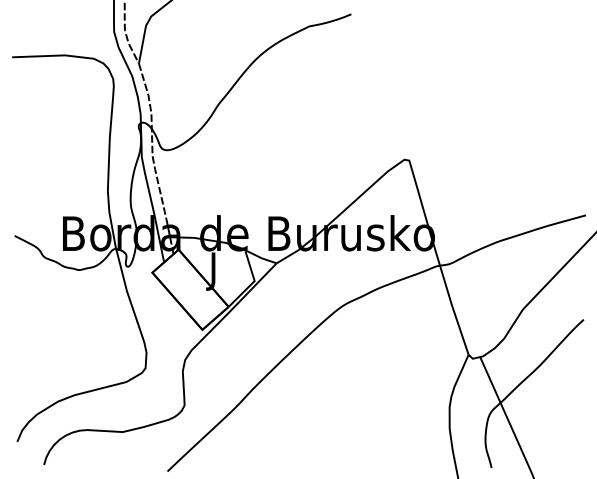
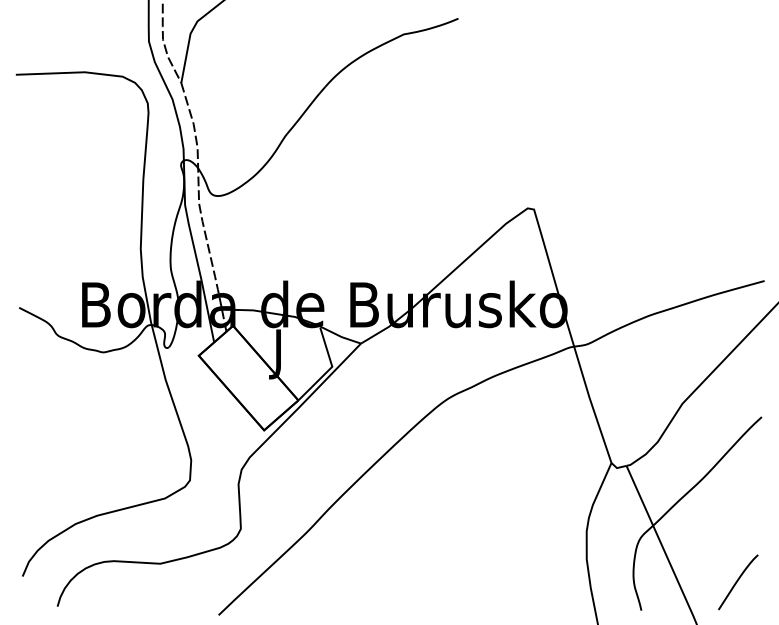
curve: (565, 445) -> (737, 581), added

